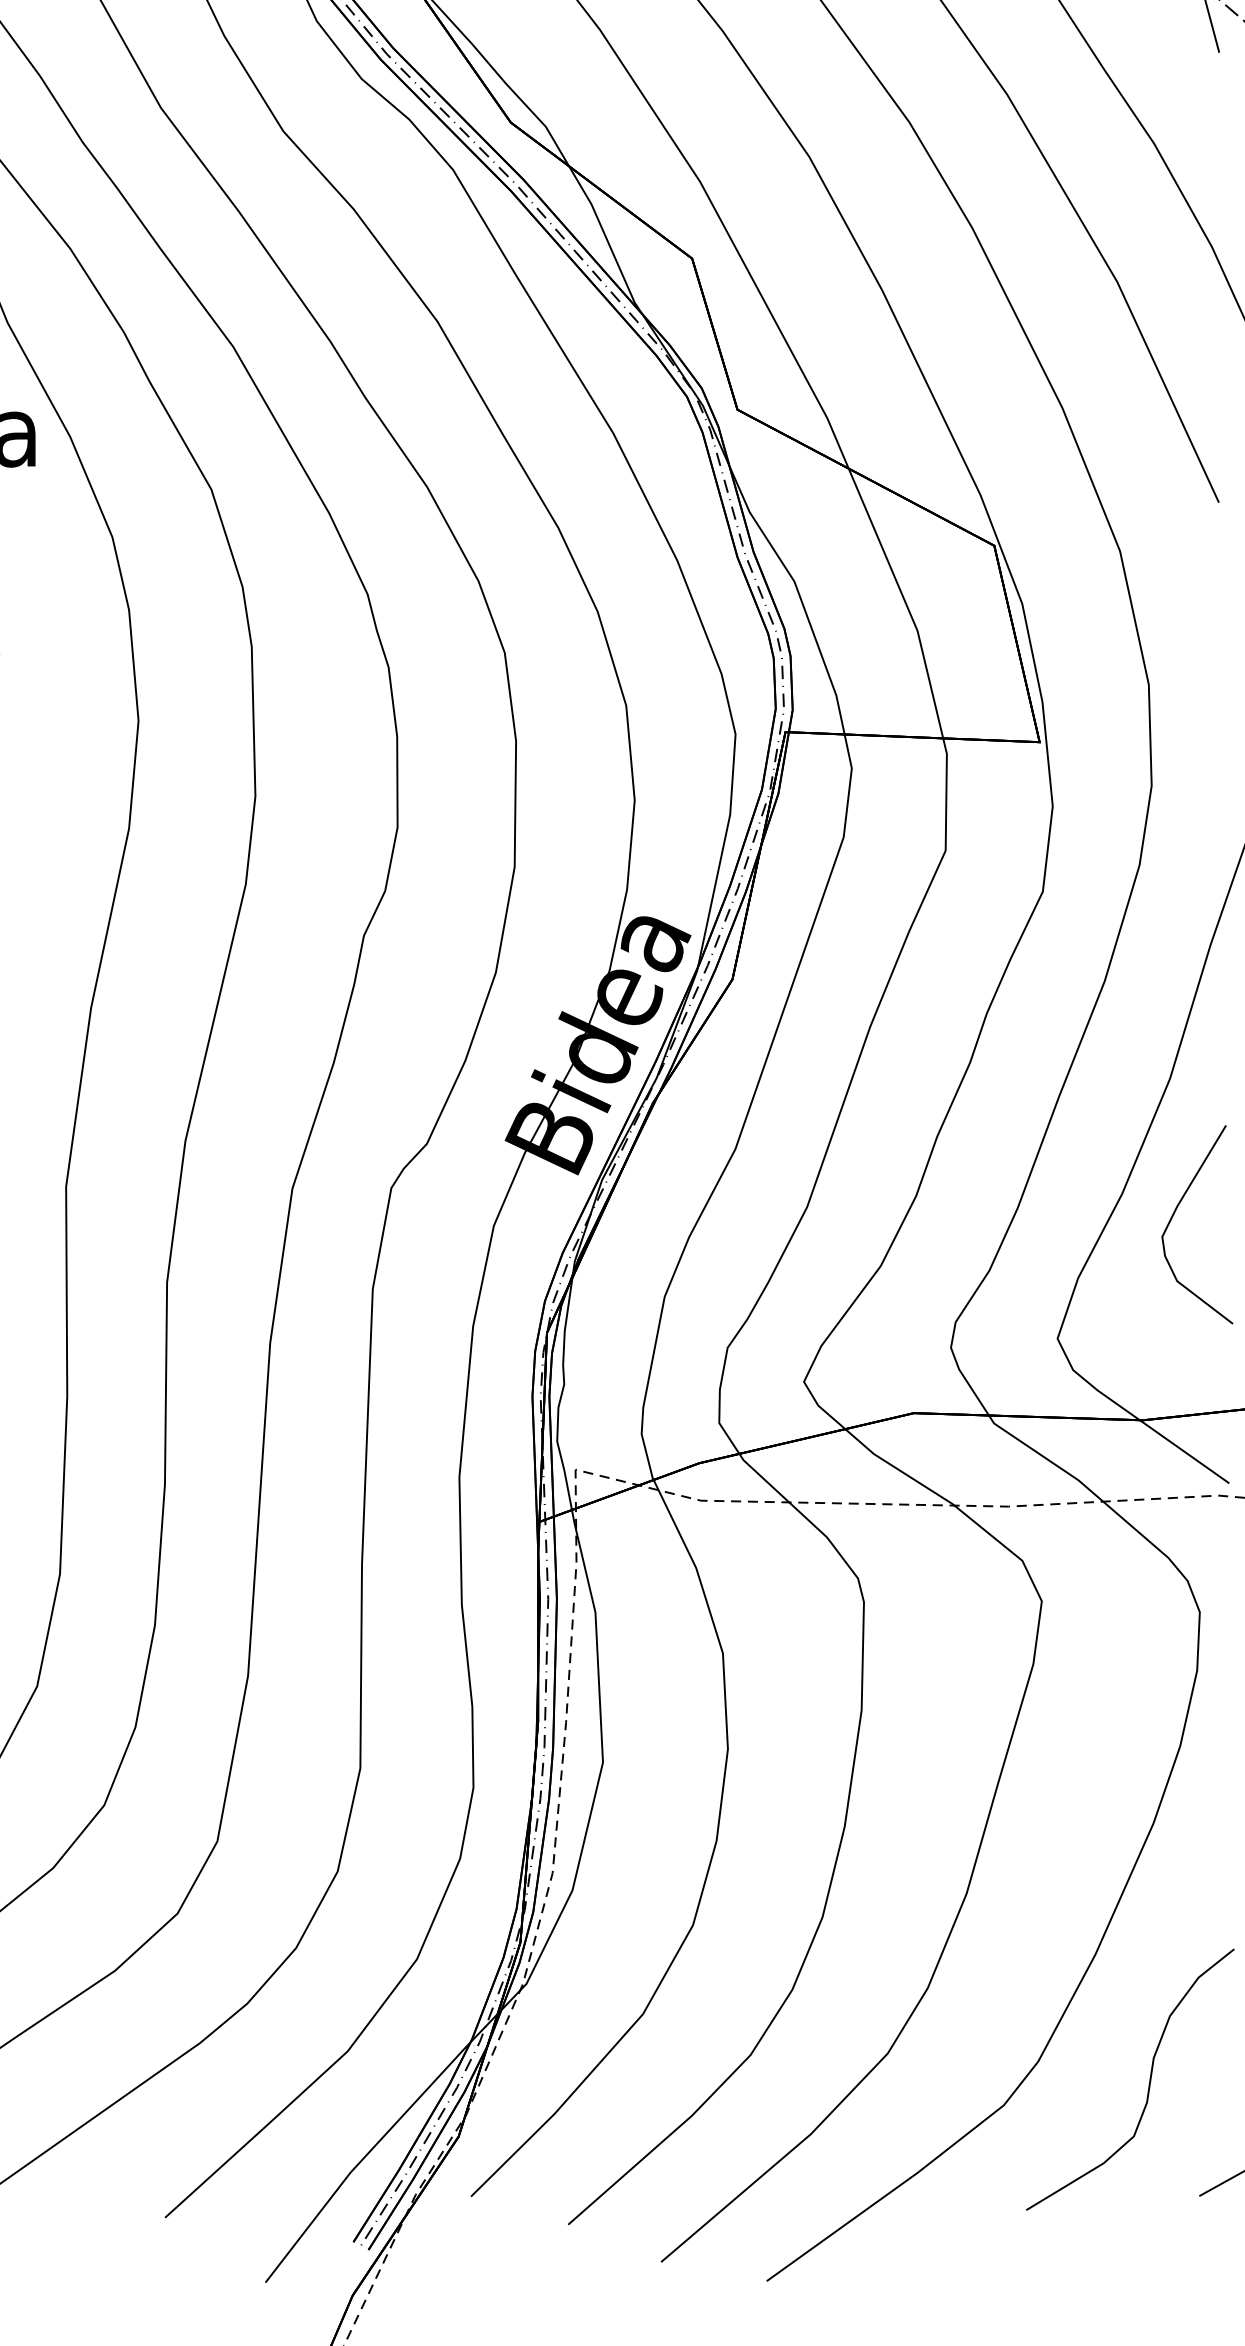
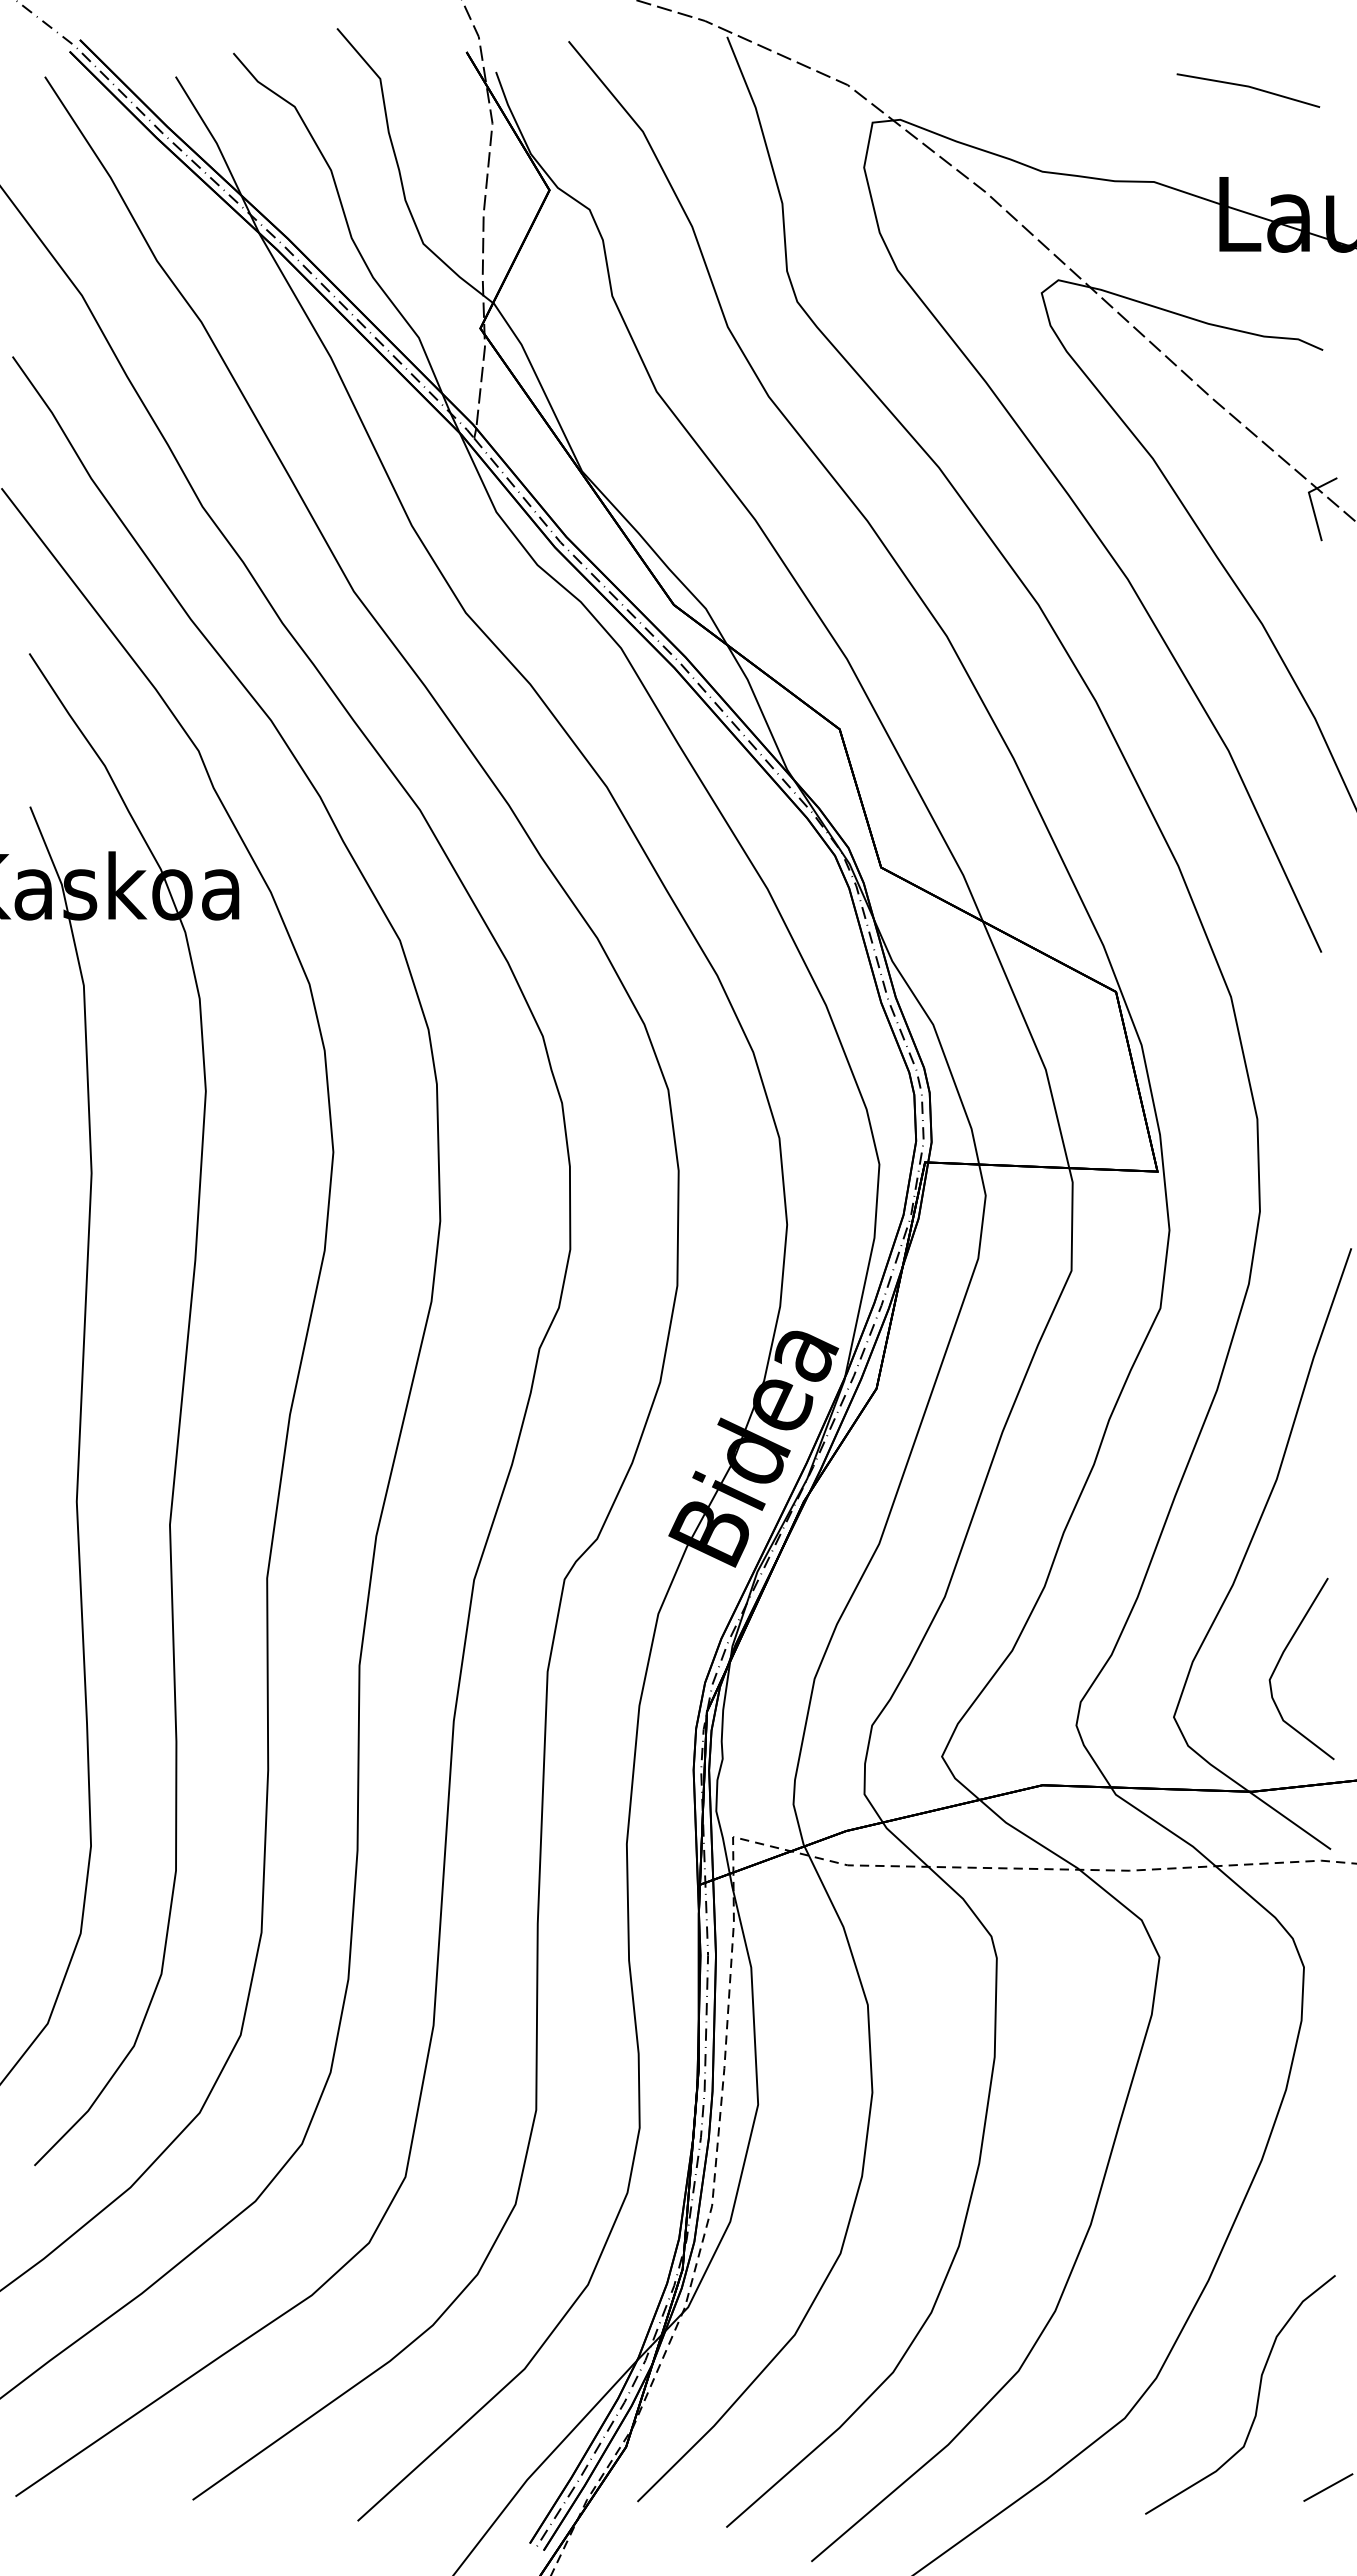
curve: (1175, 1213) -> (1281, 1658), moved

